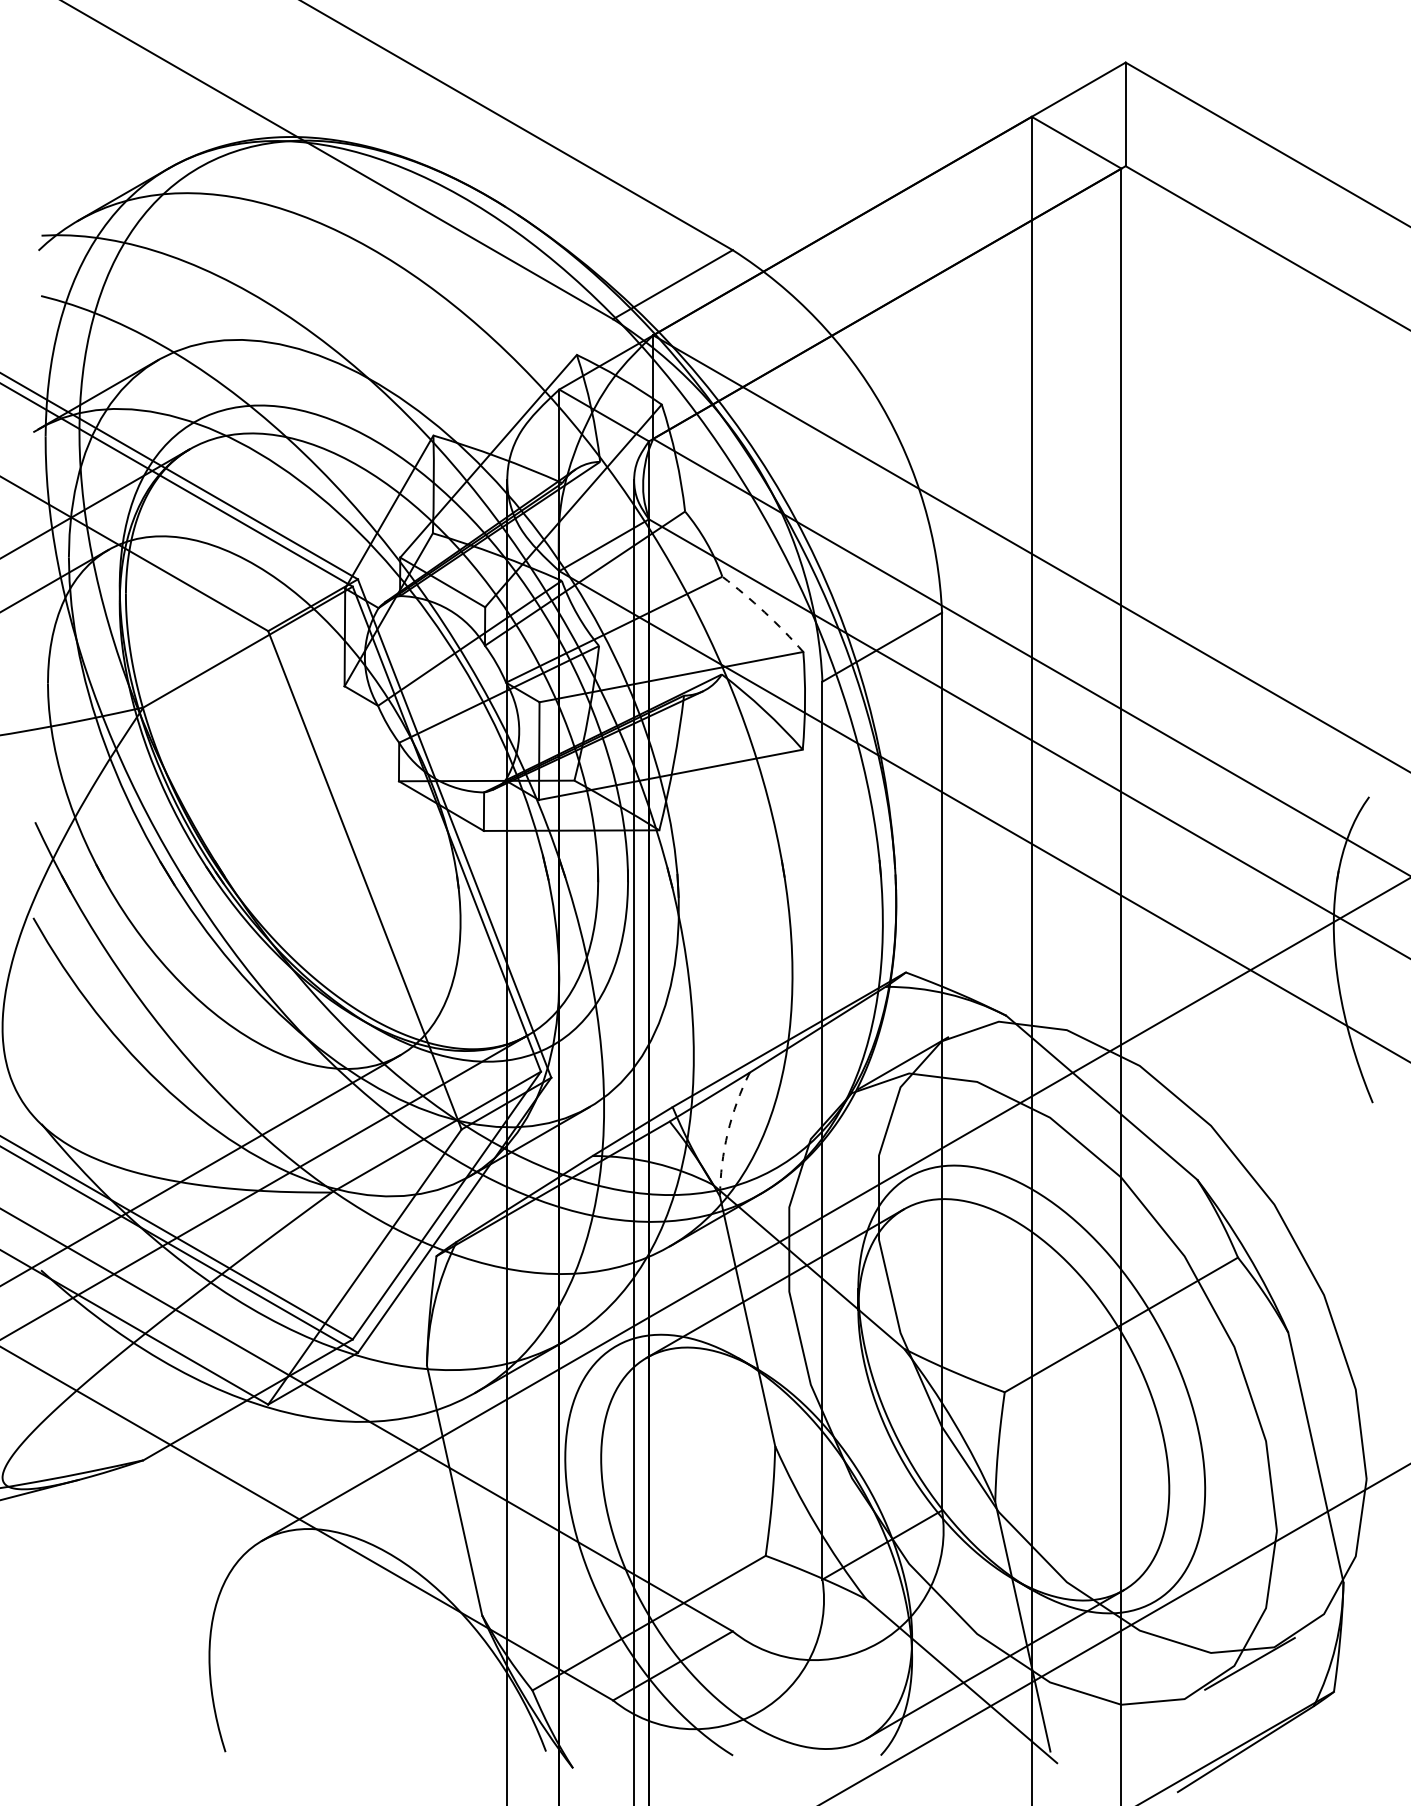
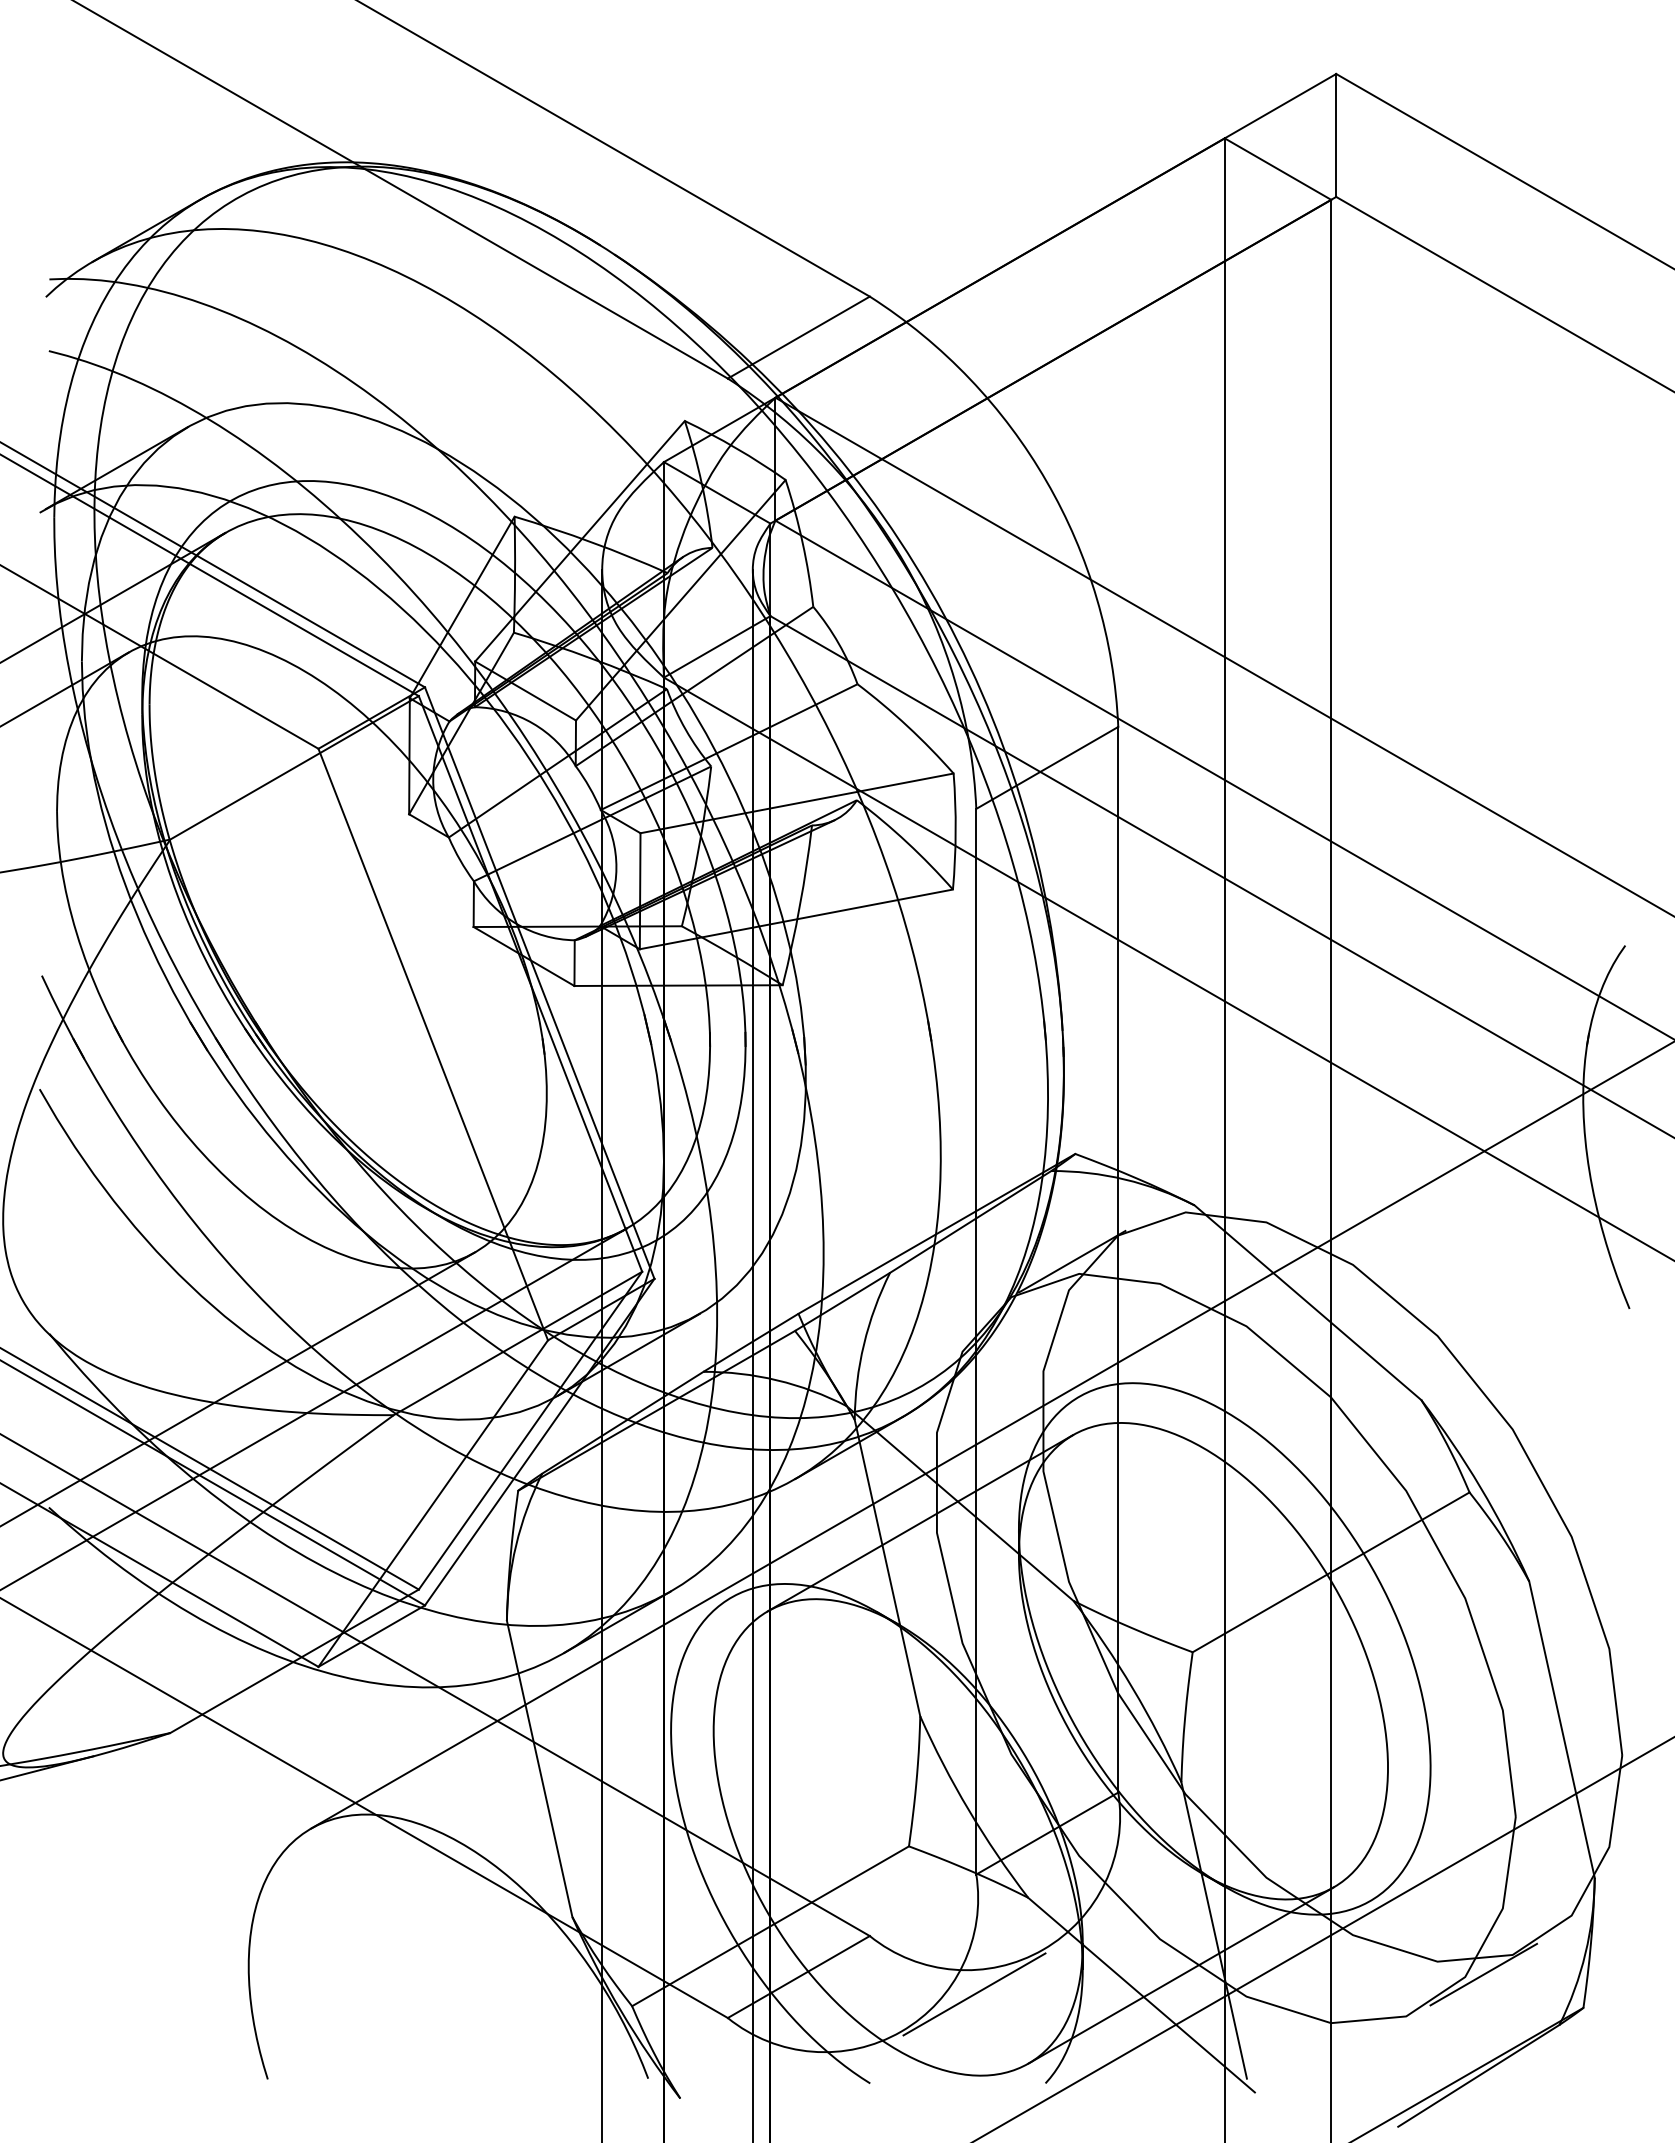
arc: (764, 612) -> (907, 726), dashed -> solid
arc: (728, 1133) -> (864, 1344), dashed -> solid
line: (820, 1680) -> (974, 1994), added

